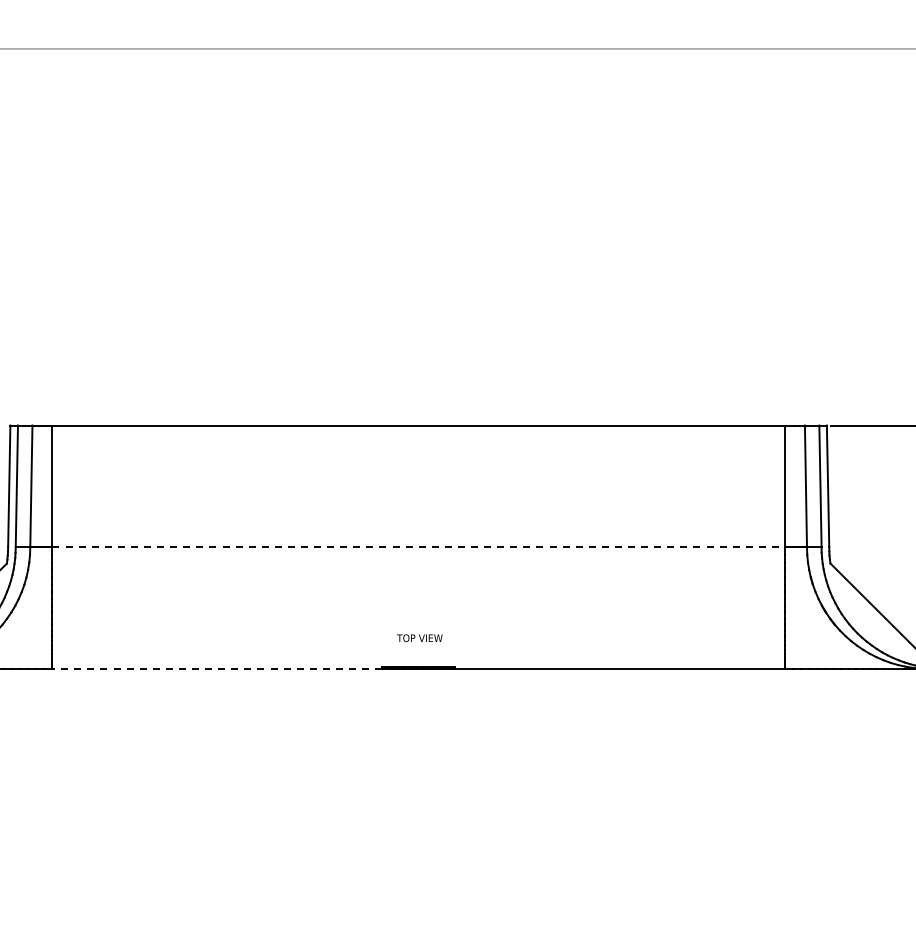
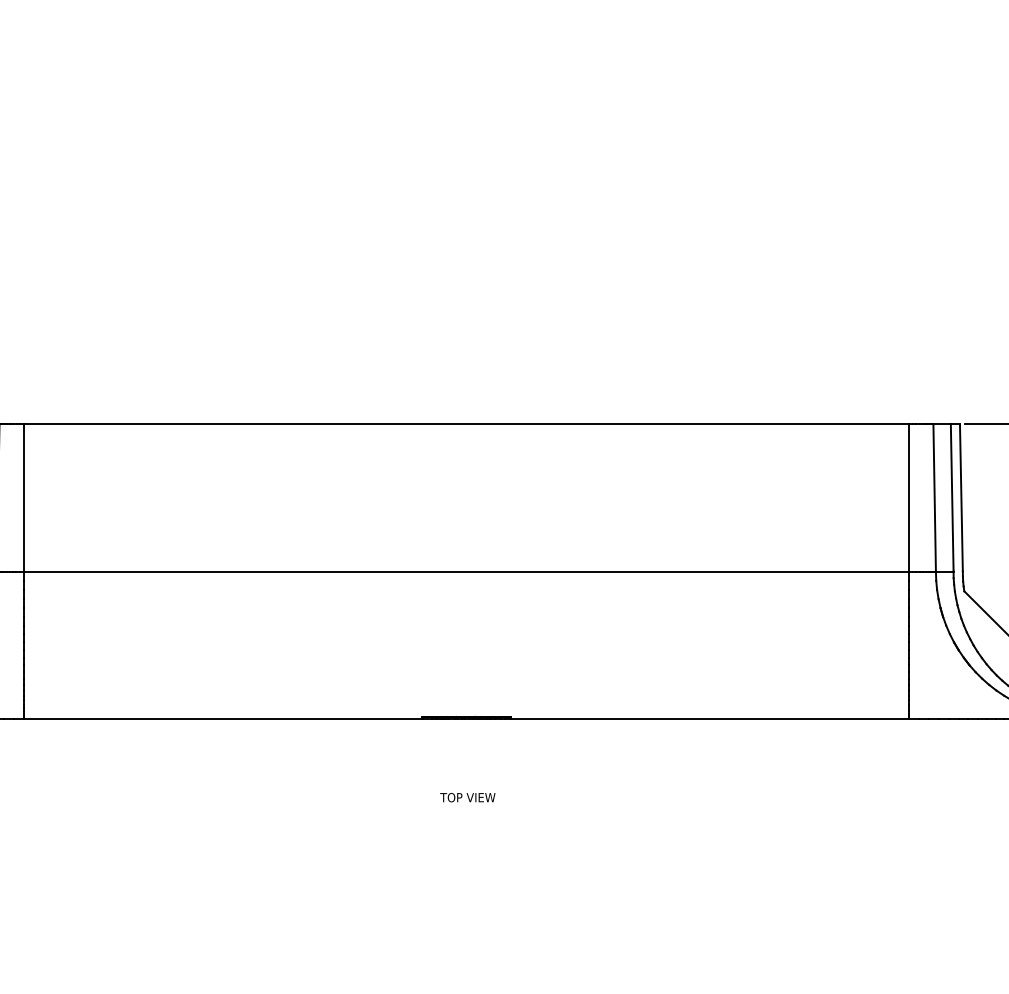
line: (419, 547) -> (467, 571), dashed -> solid
text: (419, 638) -> (467, 797), moved
line: (217, 668) -> (223, 718), dashed -> solid

